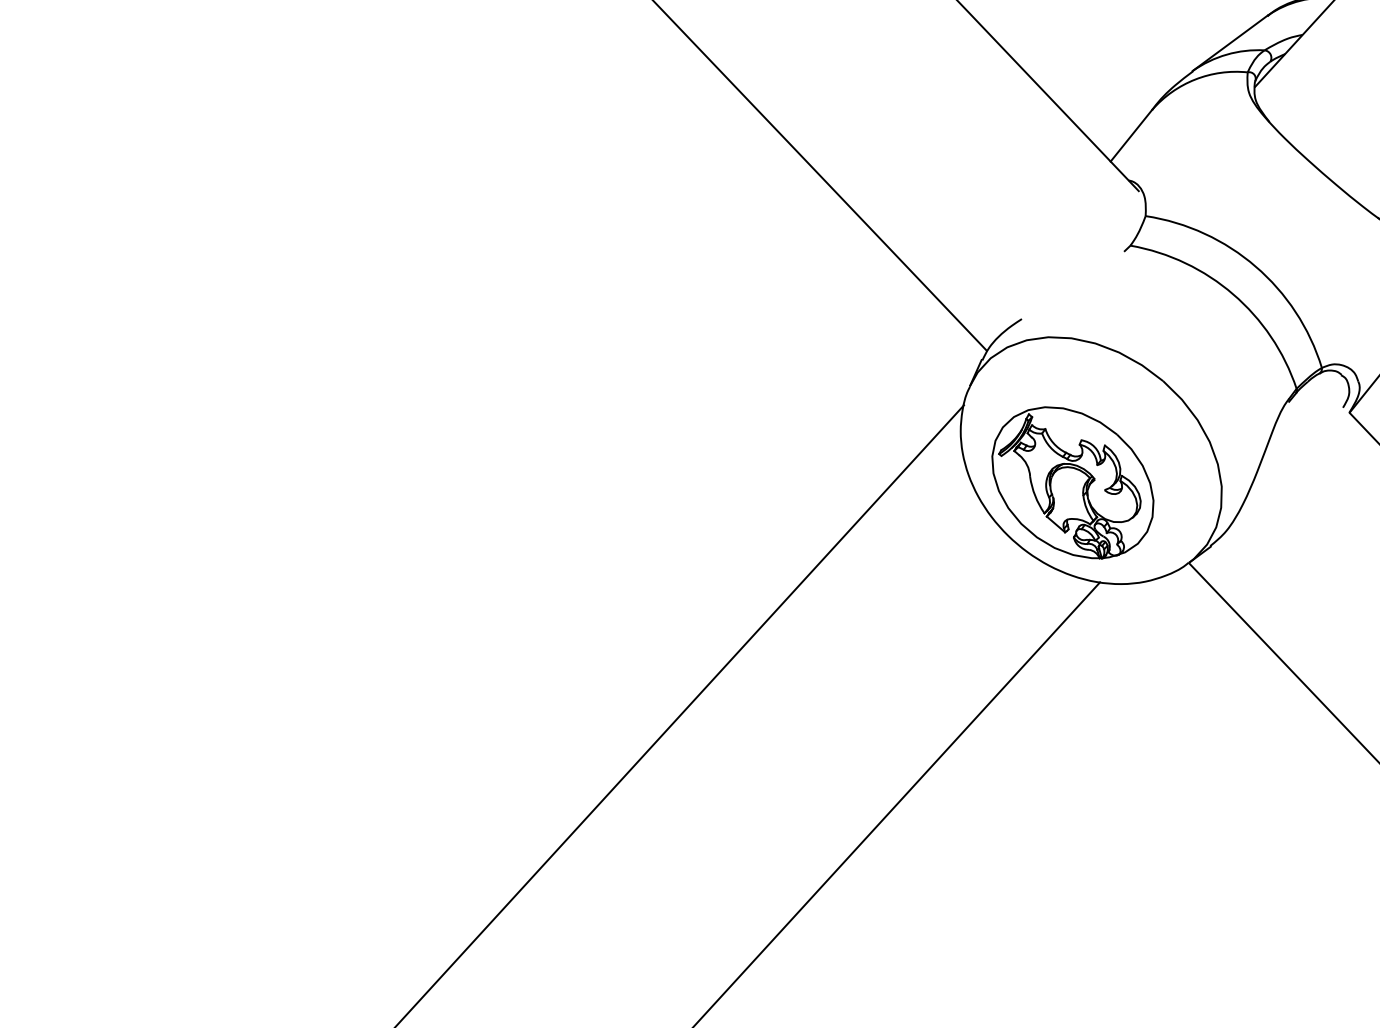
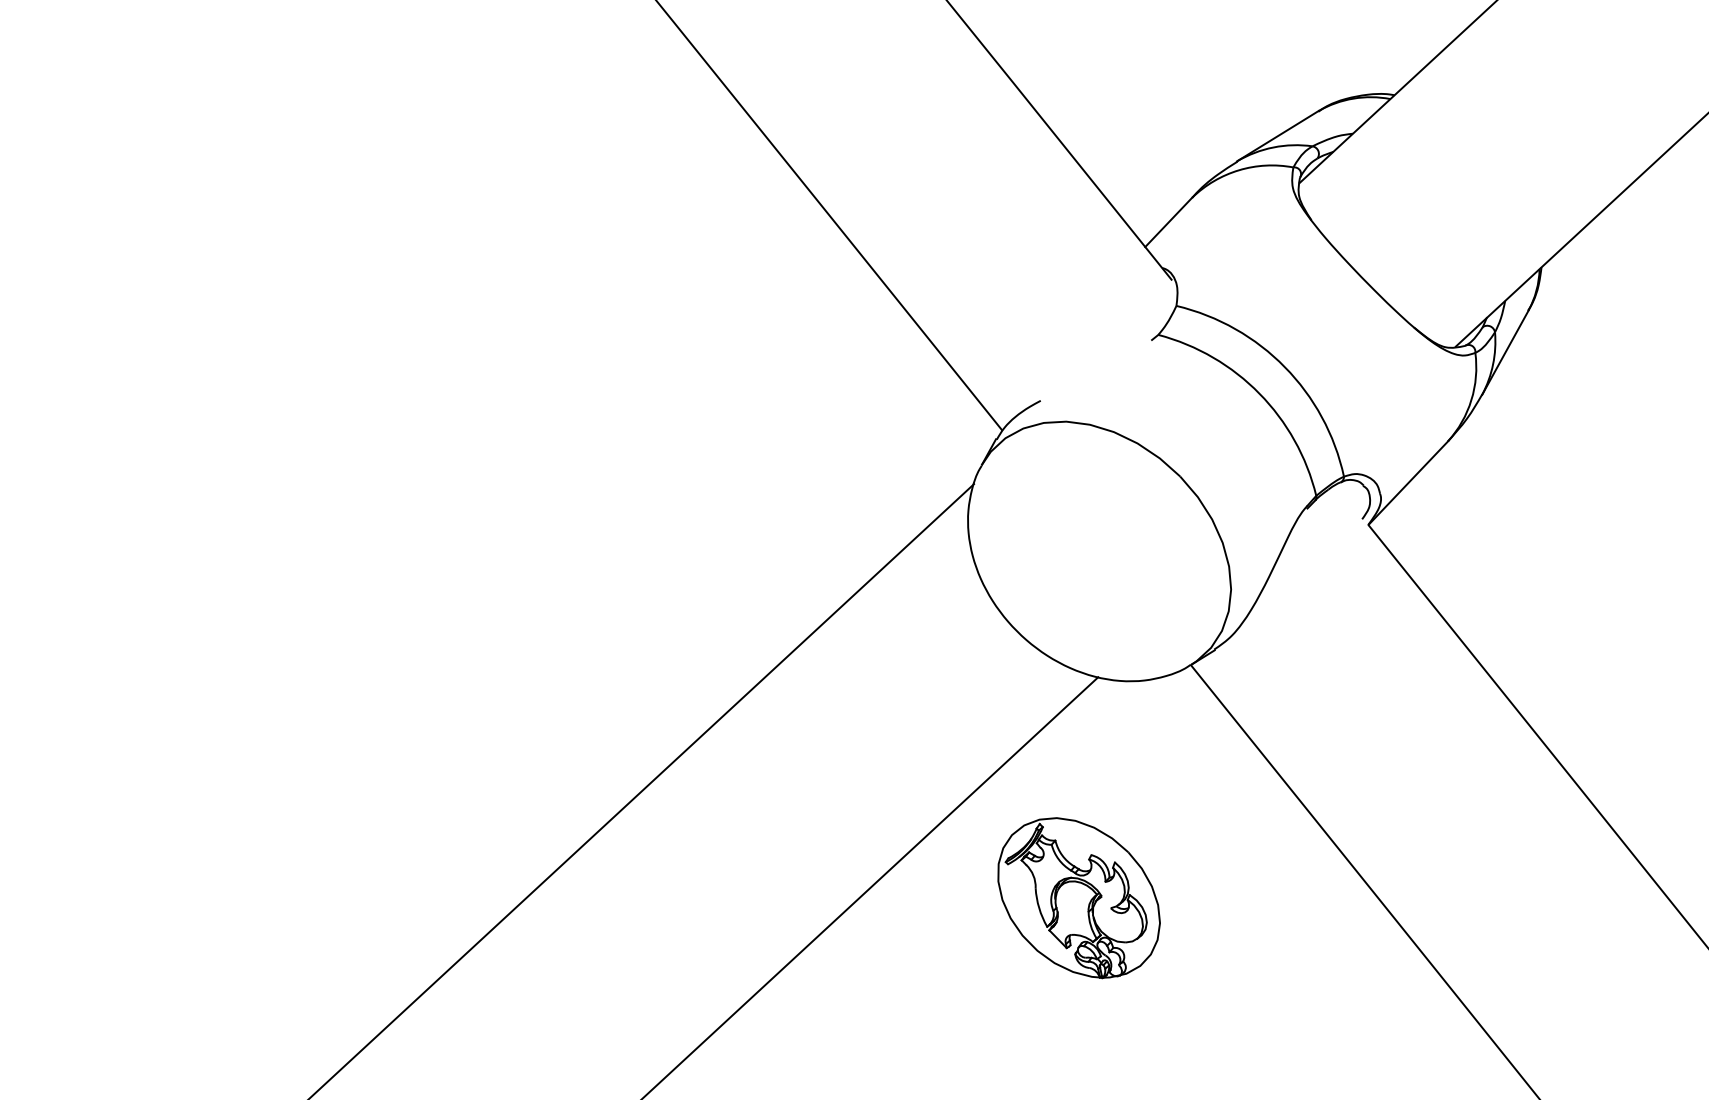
part: (1072, 483) -> (1078, 898), moved

